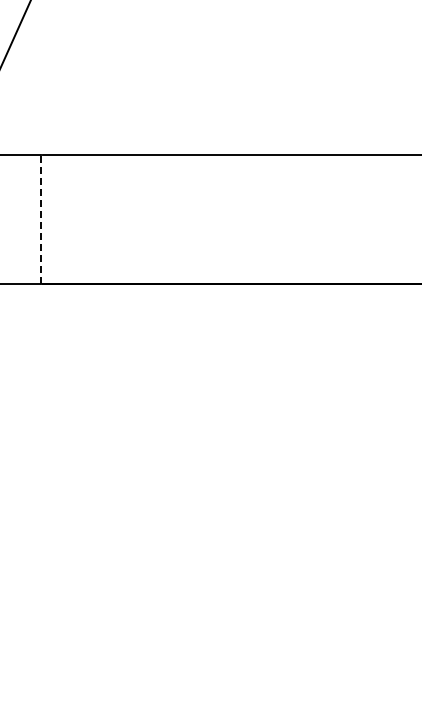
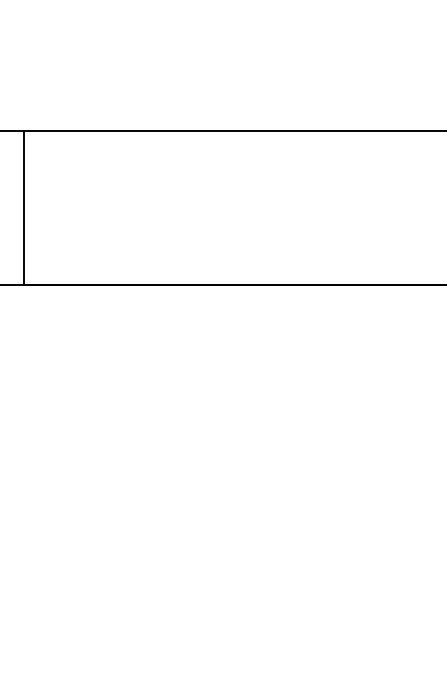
line: (40, 219) -> (24, 208), dashed -> solid

